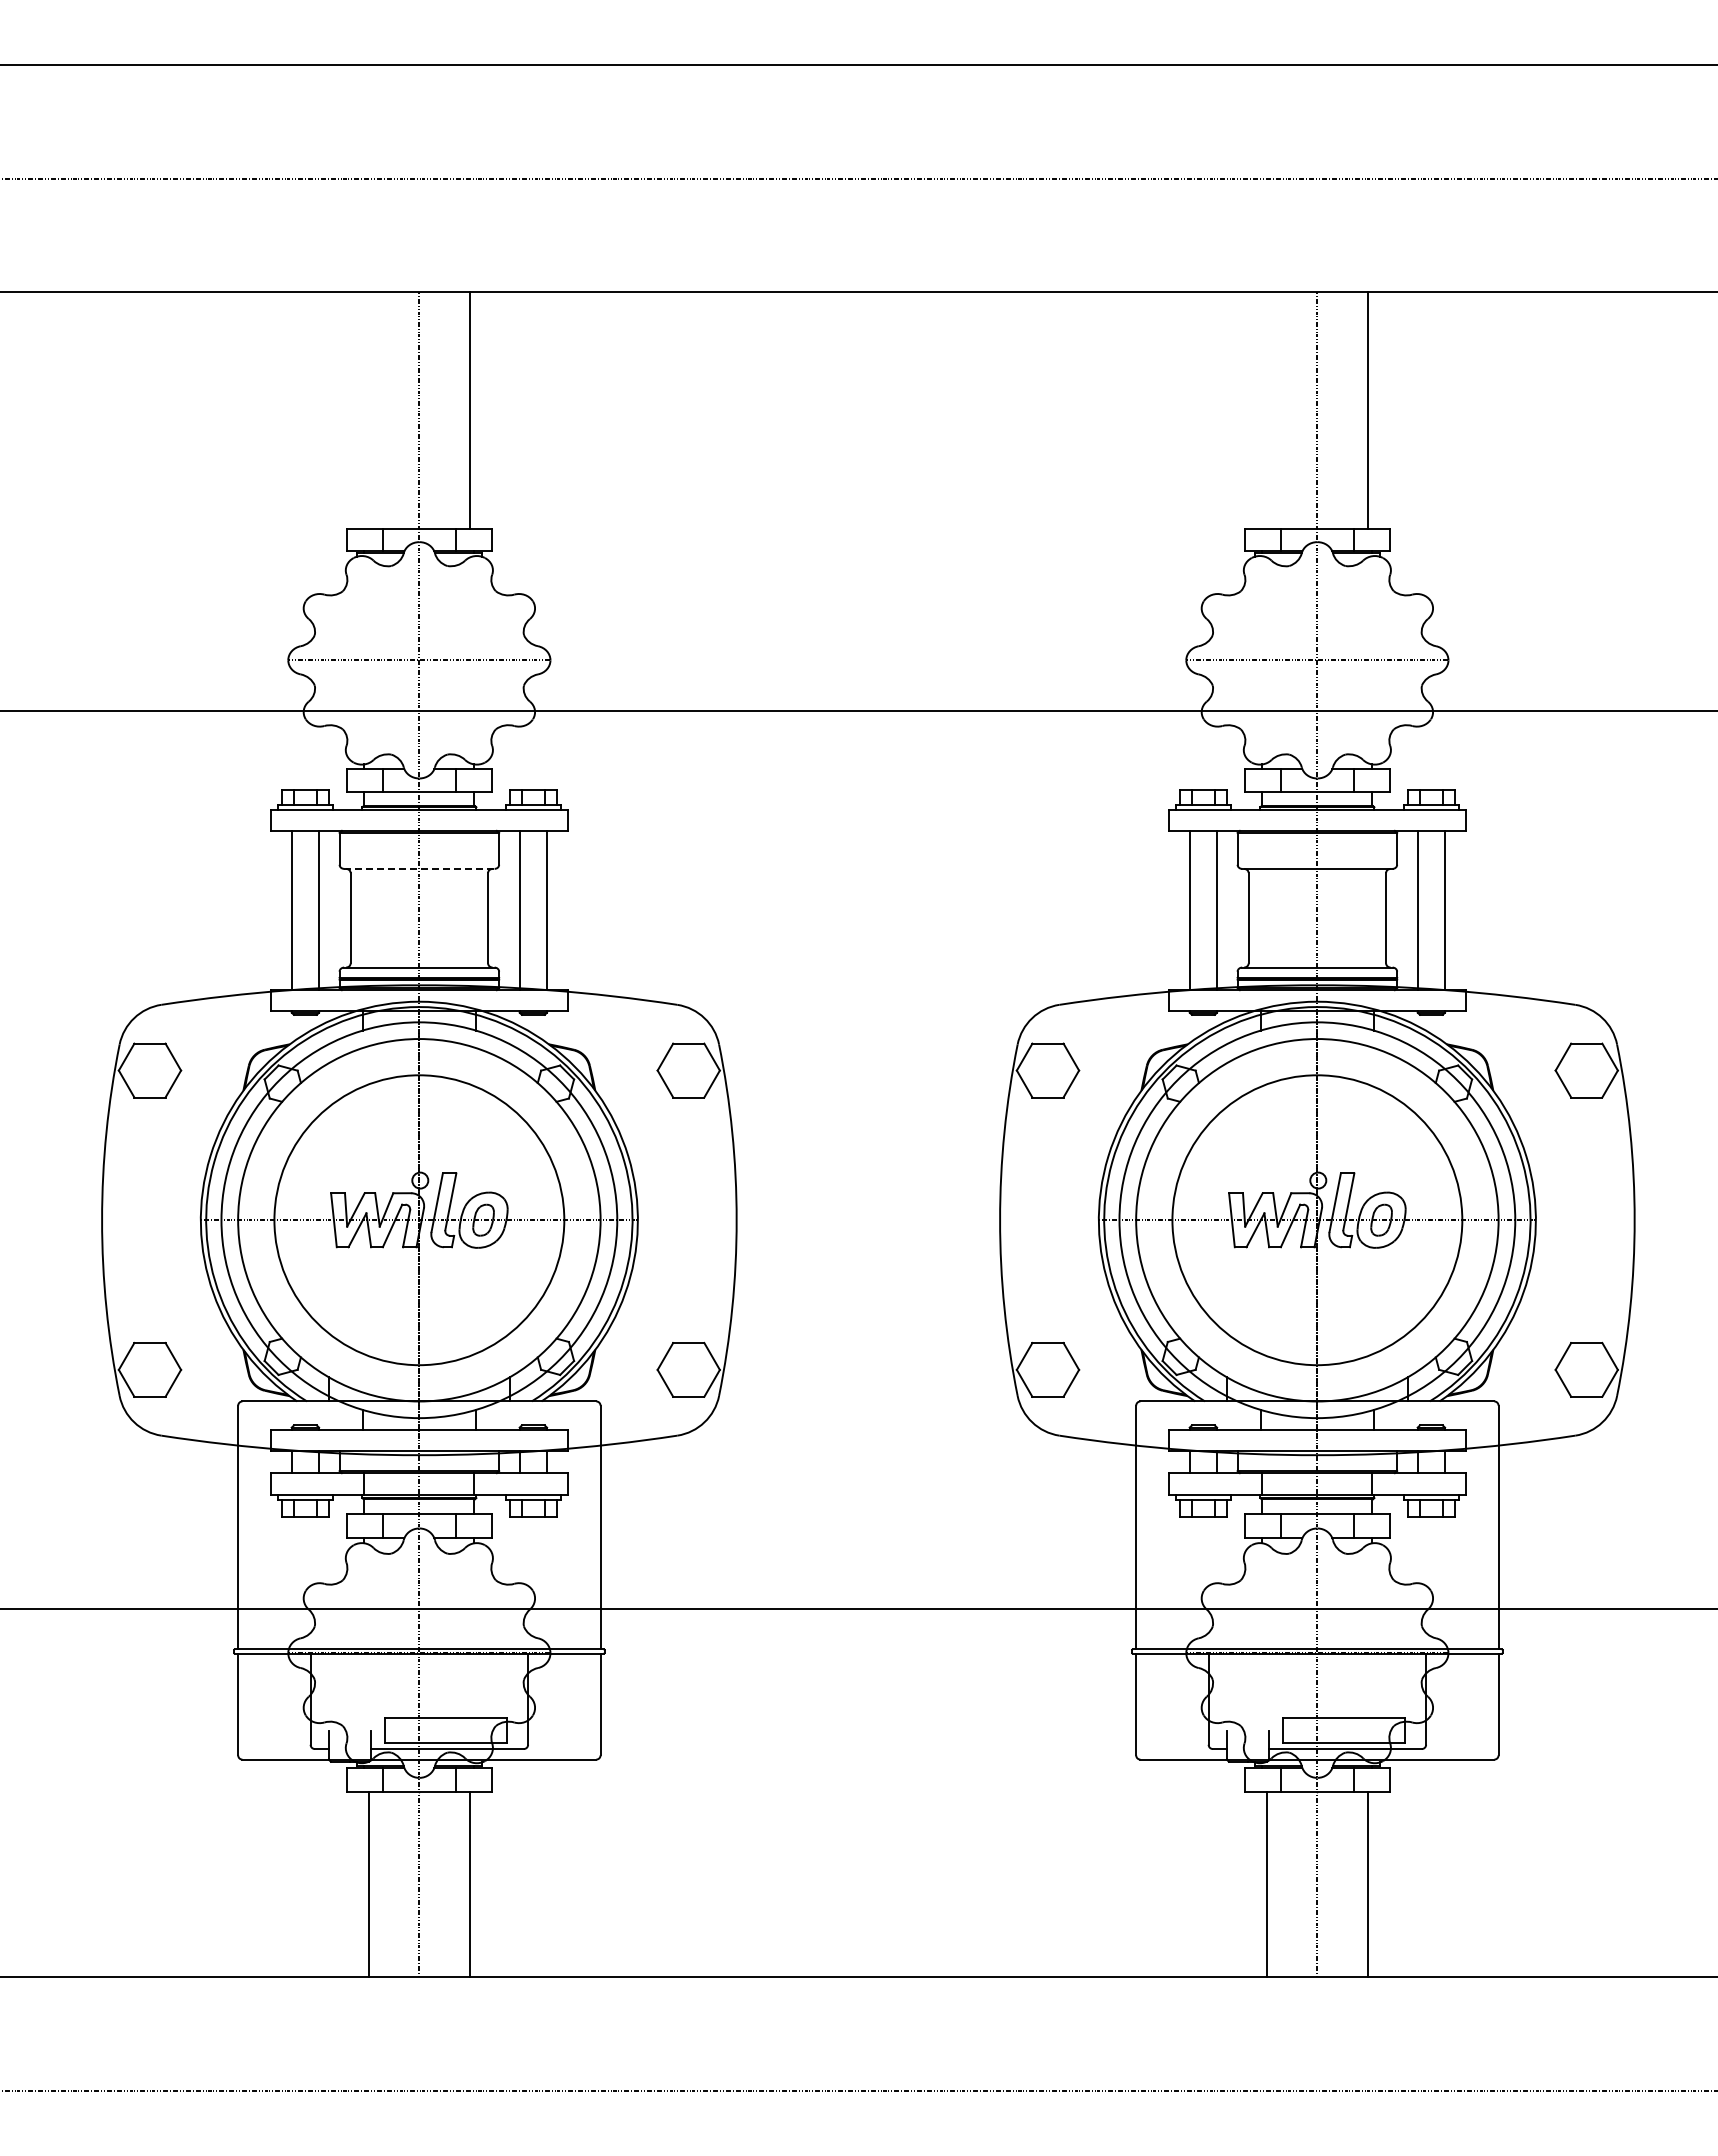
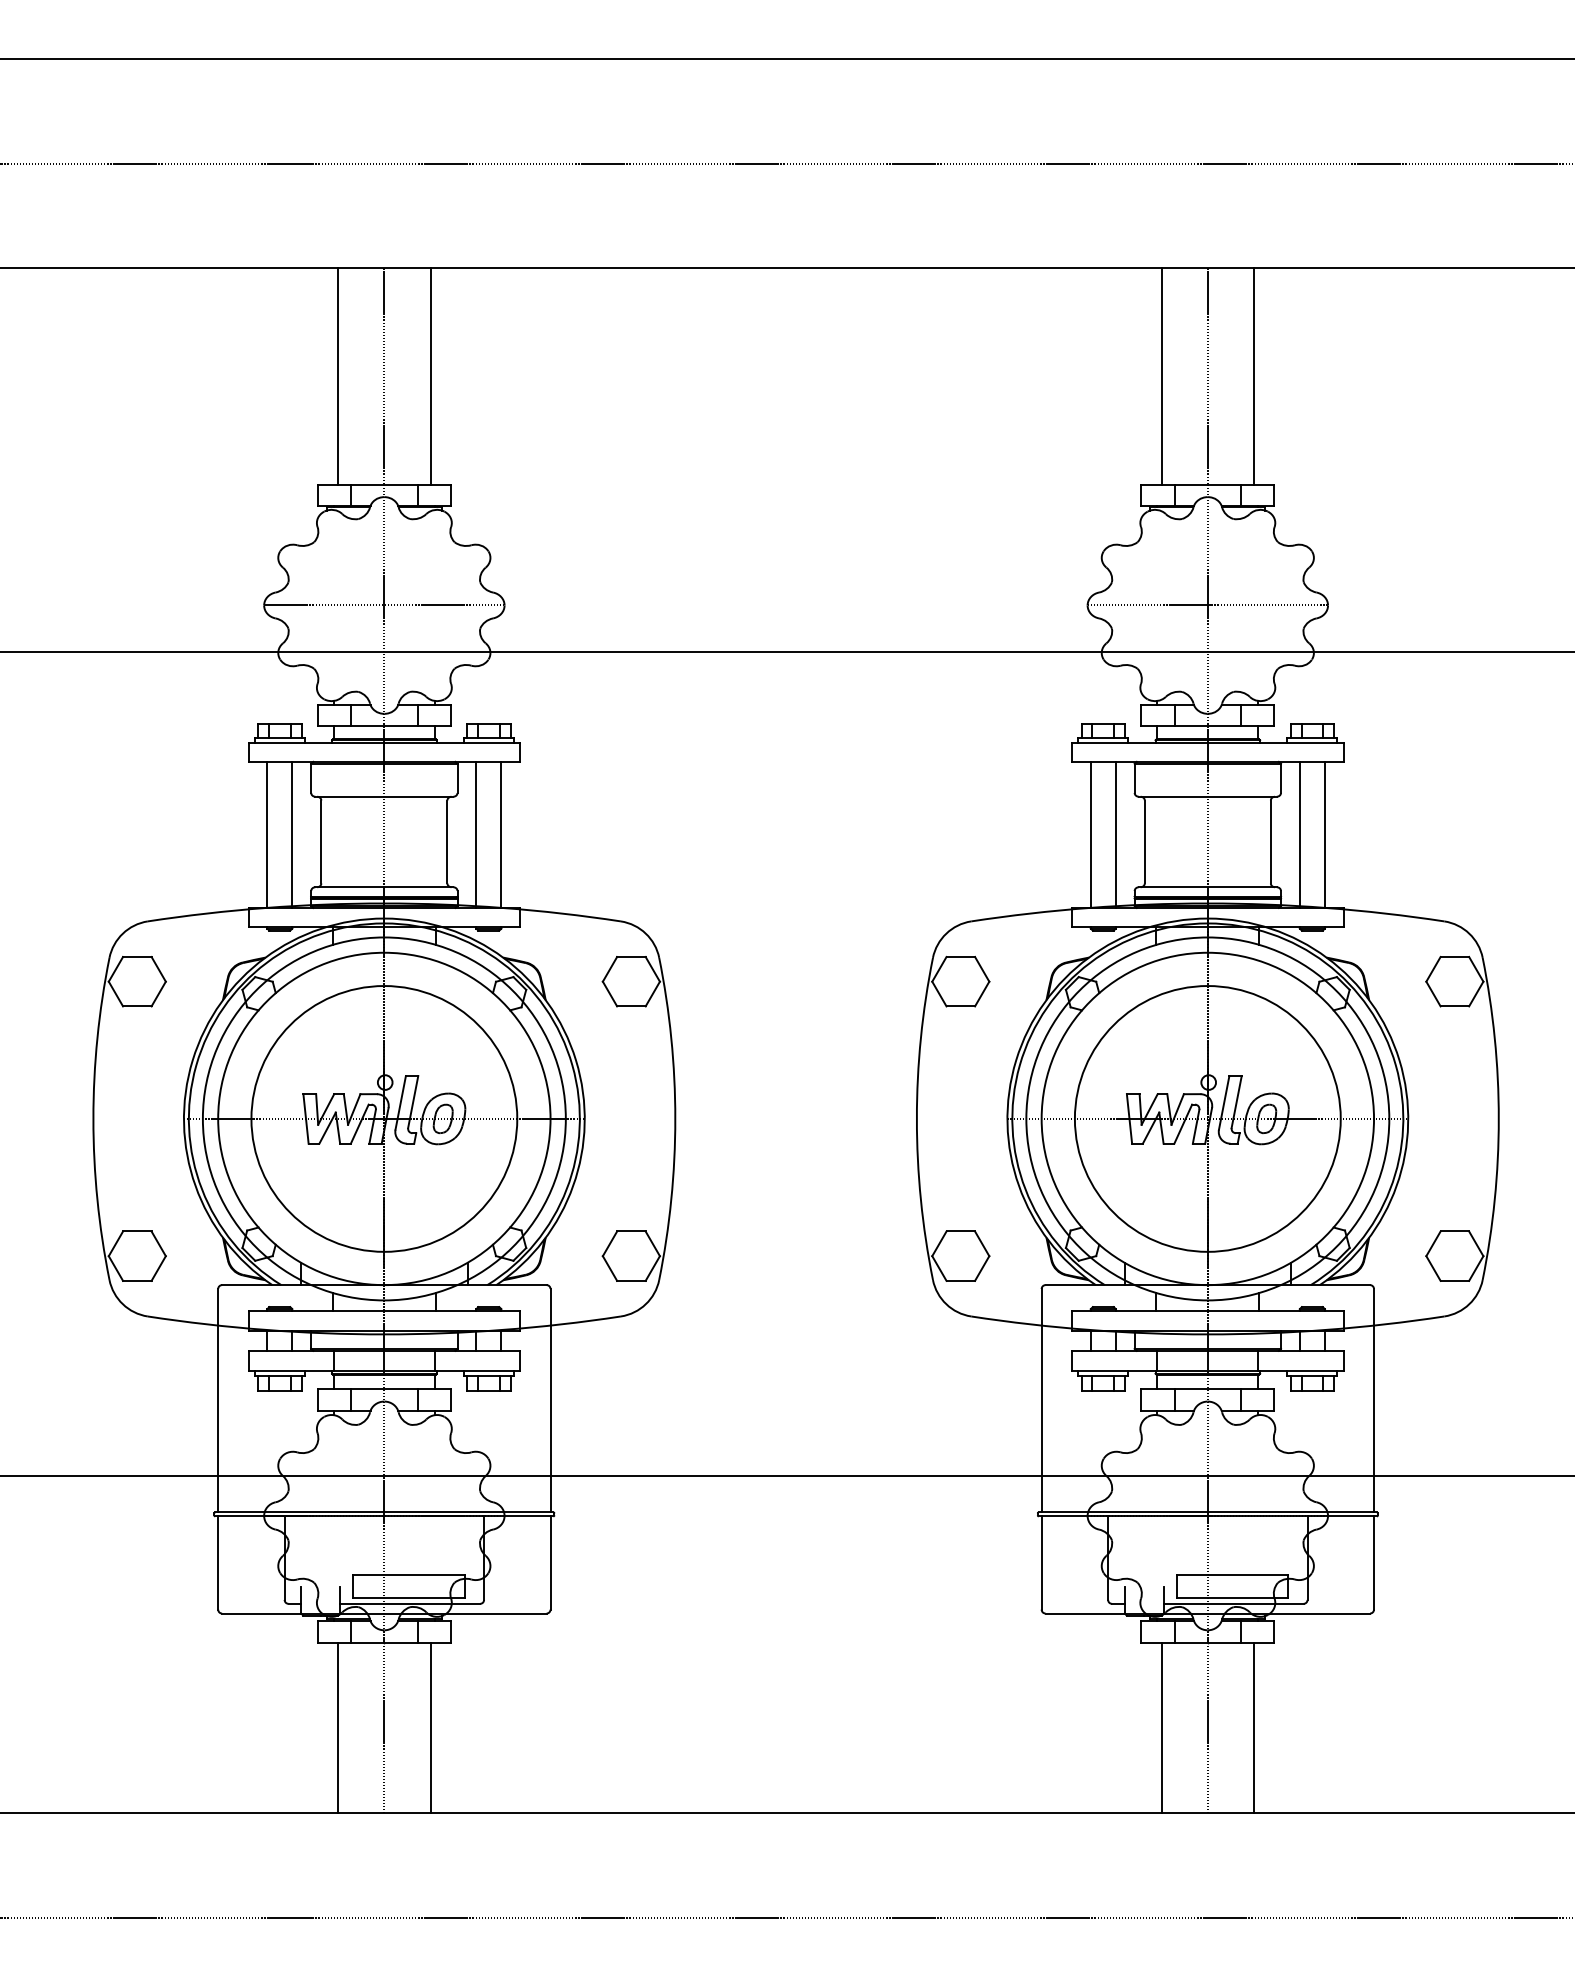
line: (368, 410) -> (337, 376), added
line: (1266, 410) -> (1161, 376), added
line: (419, 868) -> (384, 796), dashed -> solid

